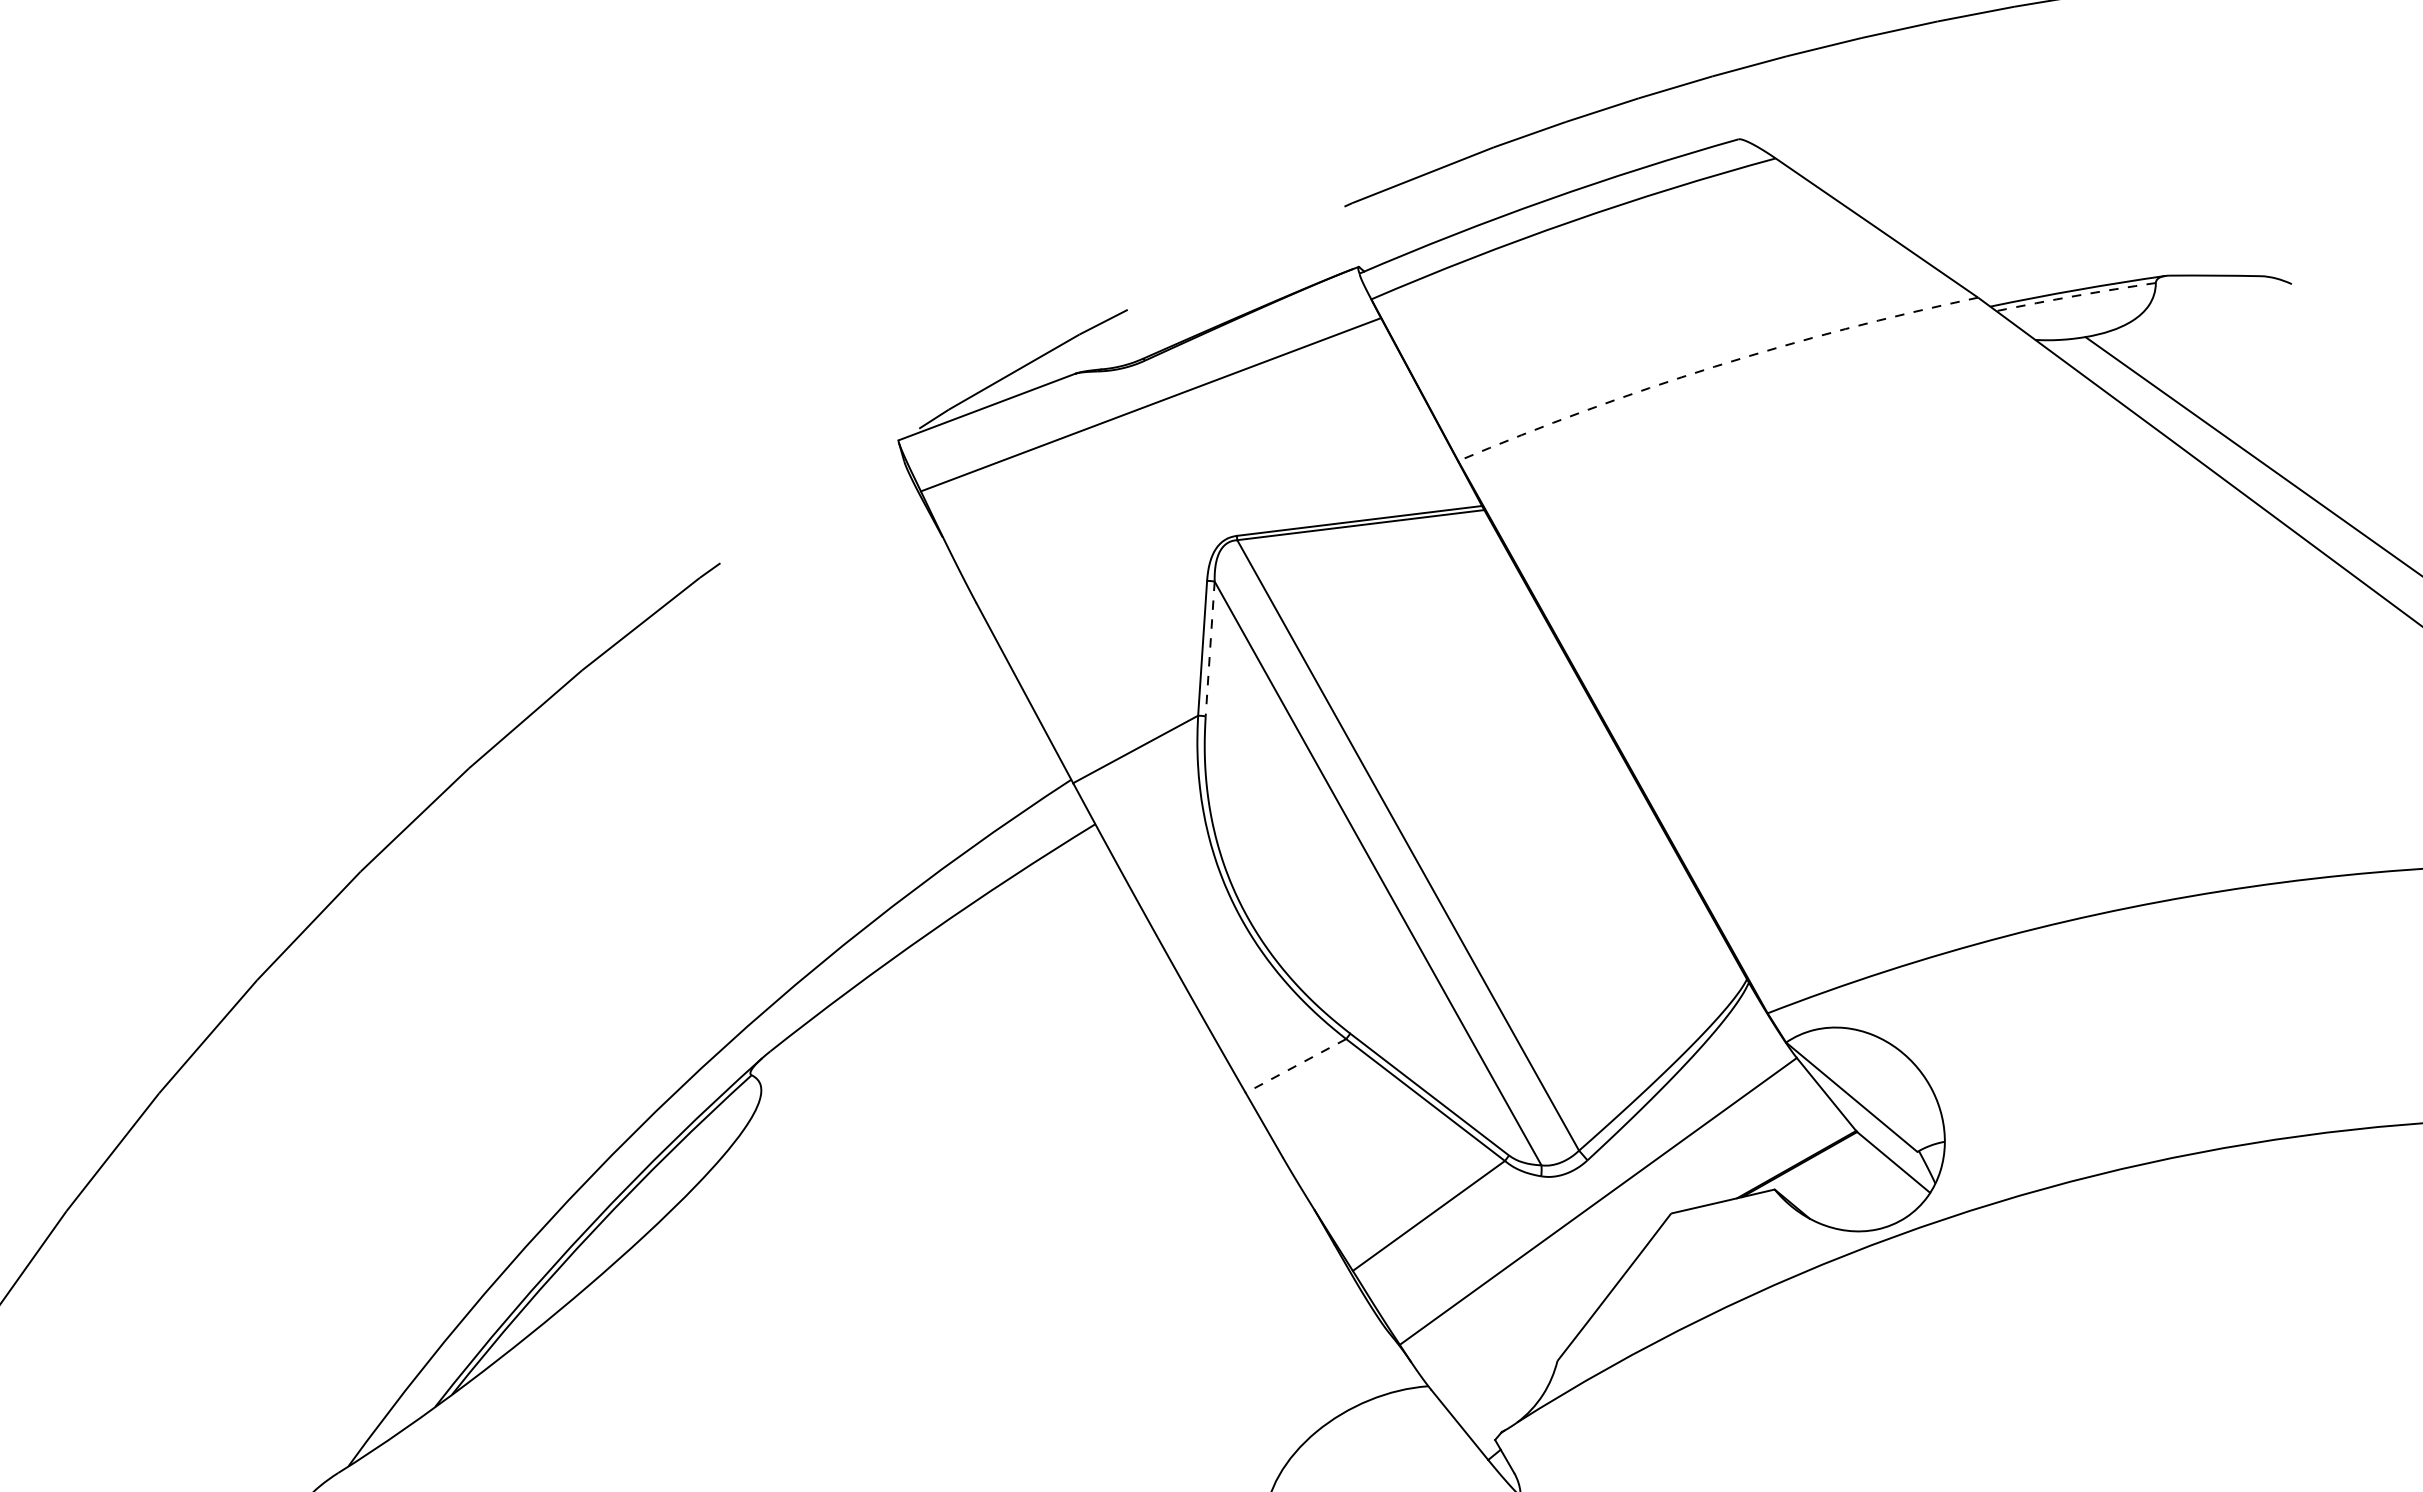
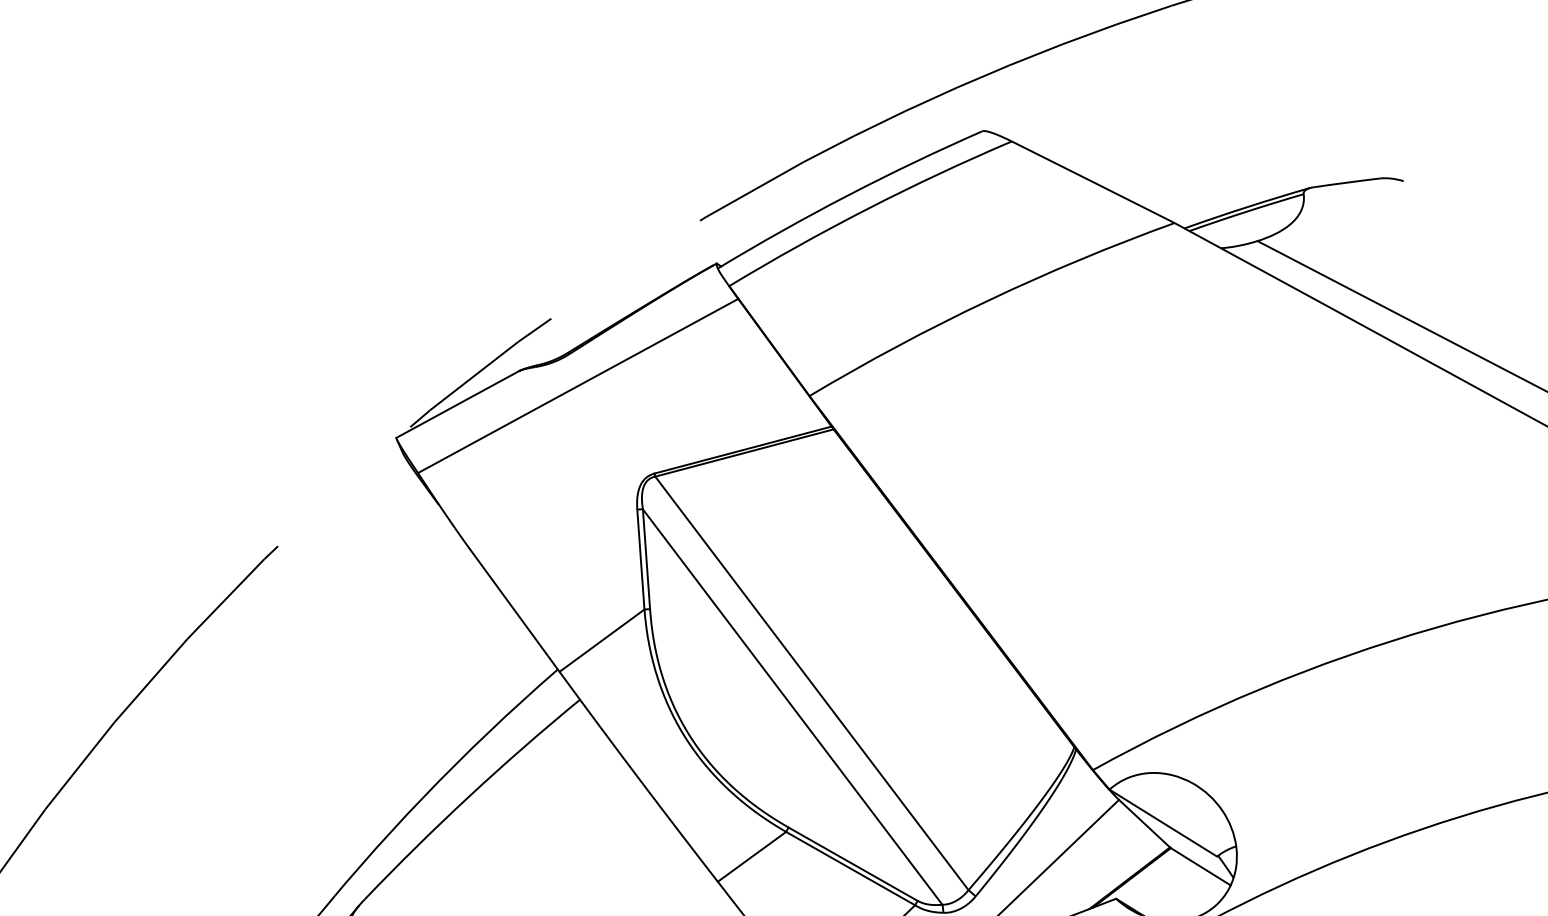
arc: (2076, 295) -> (1246, 211), dashed -> solid
arc: (1714, 366) -> (988, 300), dashed -> solid
line: (1210, 648) -> (646, 558), dashed -> solid
line: (1295, 1066) -> (751, 857), dashed -> solid

